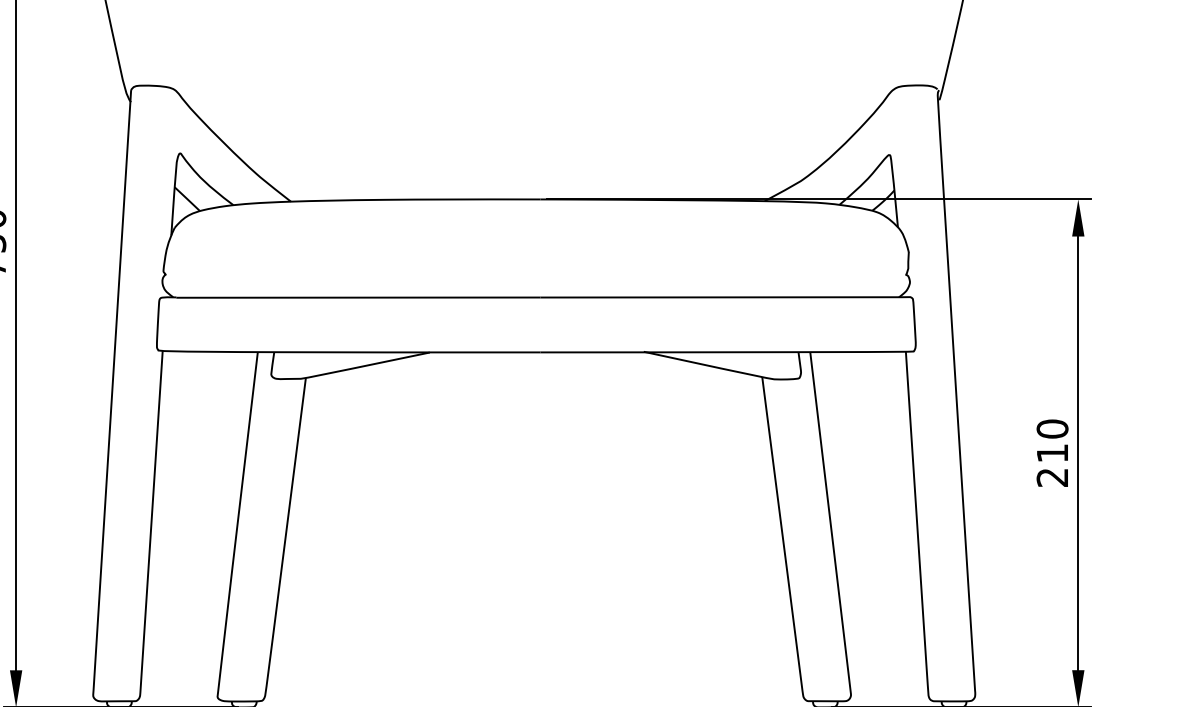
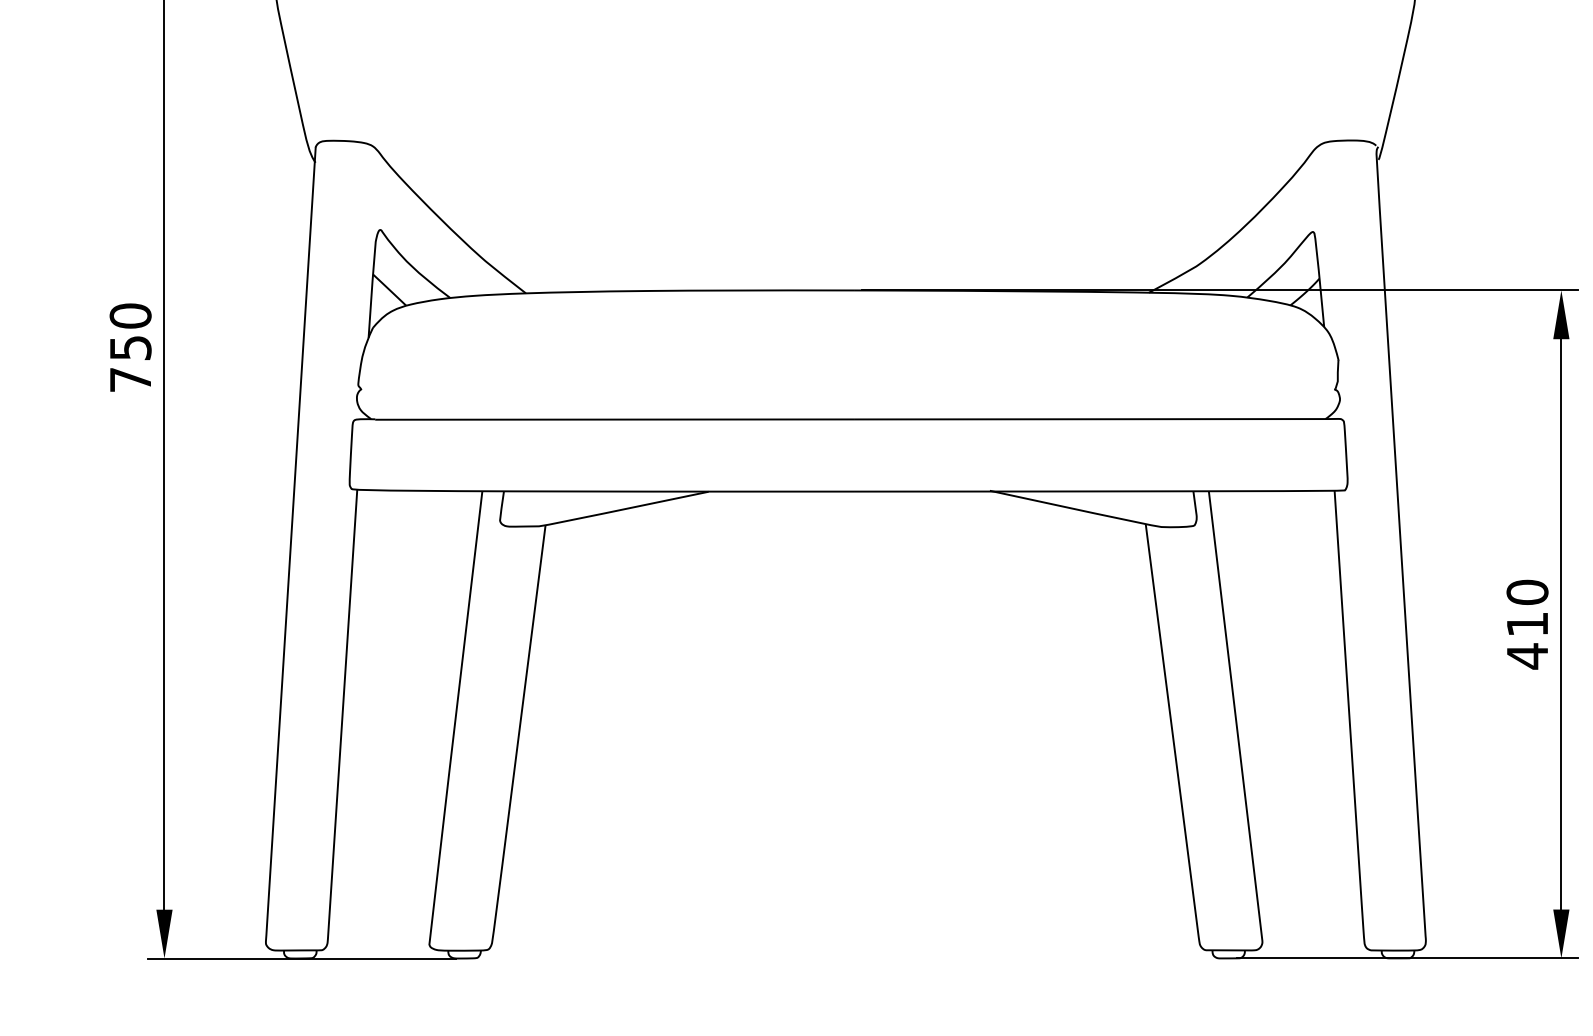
text: (1051, 477) -> (1526, 656), 210 -> 410

